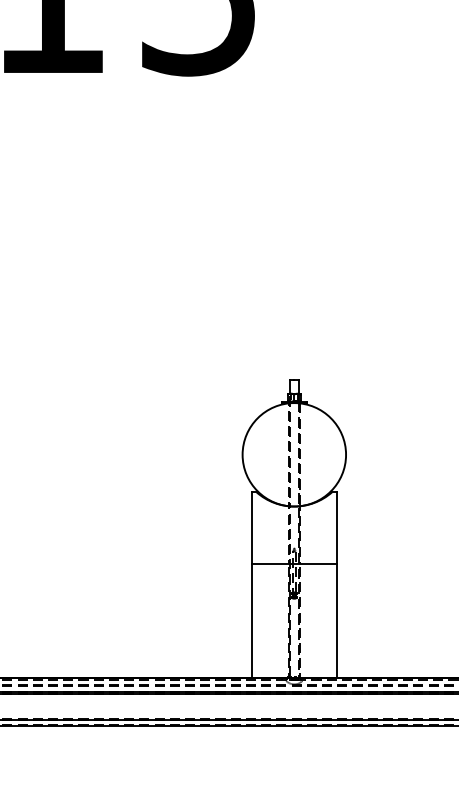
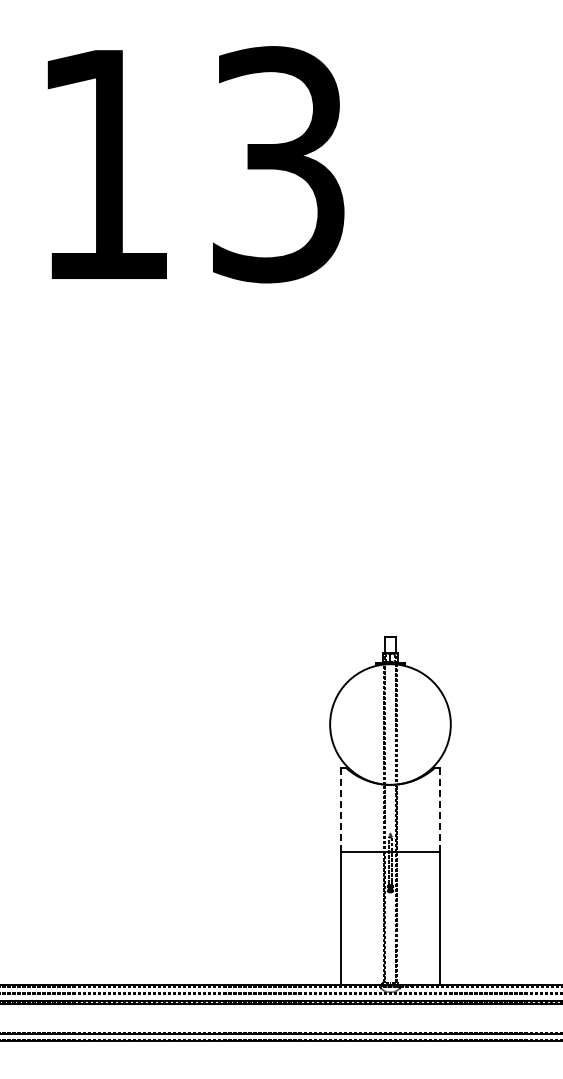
line: (251, 527) -> (340, 809), solid -> dashed
line: (337, 527) -> (440, 809), solid -> dashed

